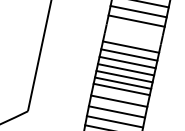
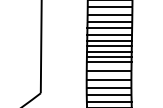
line: (134, 29) -> (109, 14), added
line: (132, 38) -> (109, 21), added

